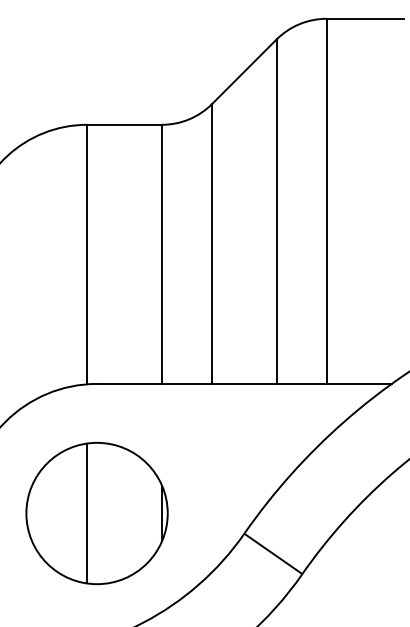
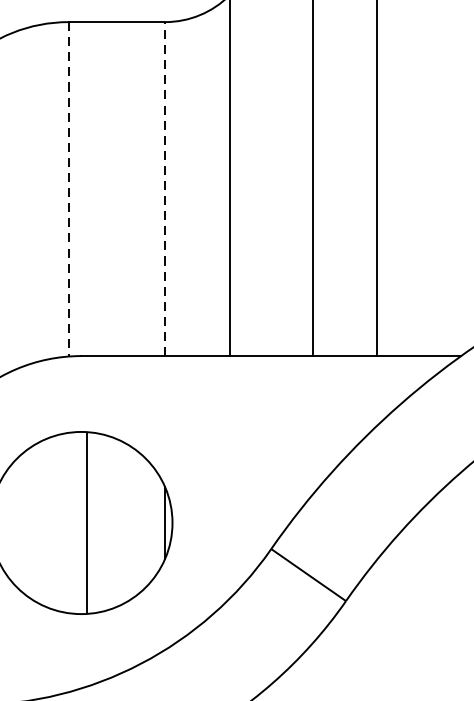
line: (87, 254) -> (69, 189), solid -> dashed
line: (162, 254) -> (165, 189), solid -> dashed
line: (87, 513) -> (87, 523), moved

